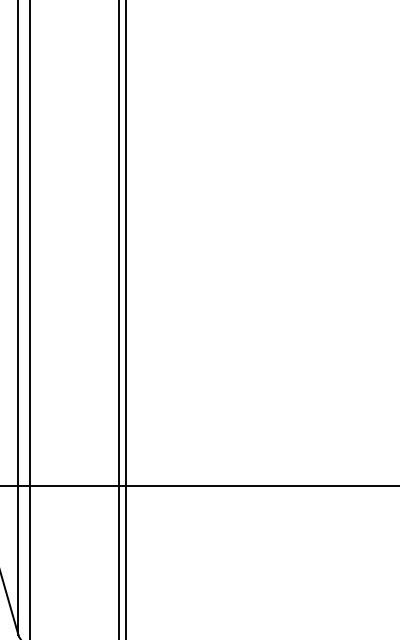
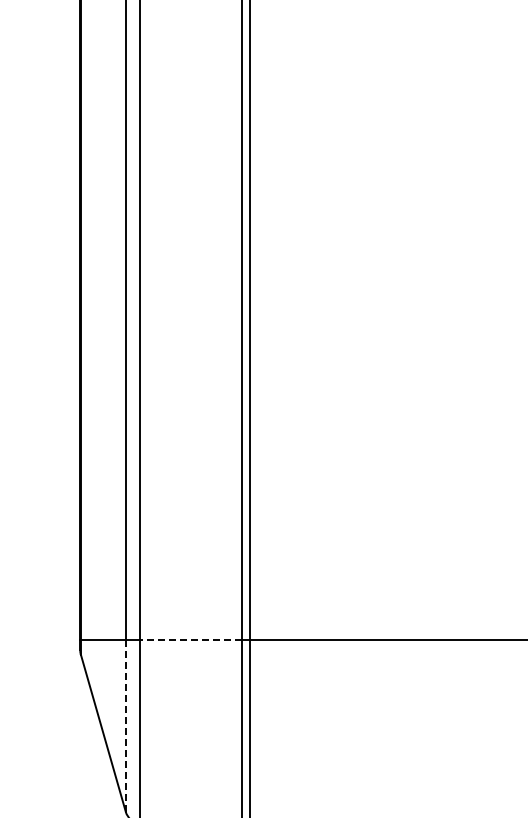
line: (74, 485) -> (190, 640), solid -> dashed
line: (18, 560) -> (125, 726), solid -> dashed

